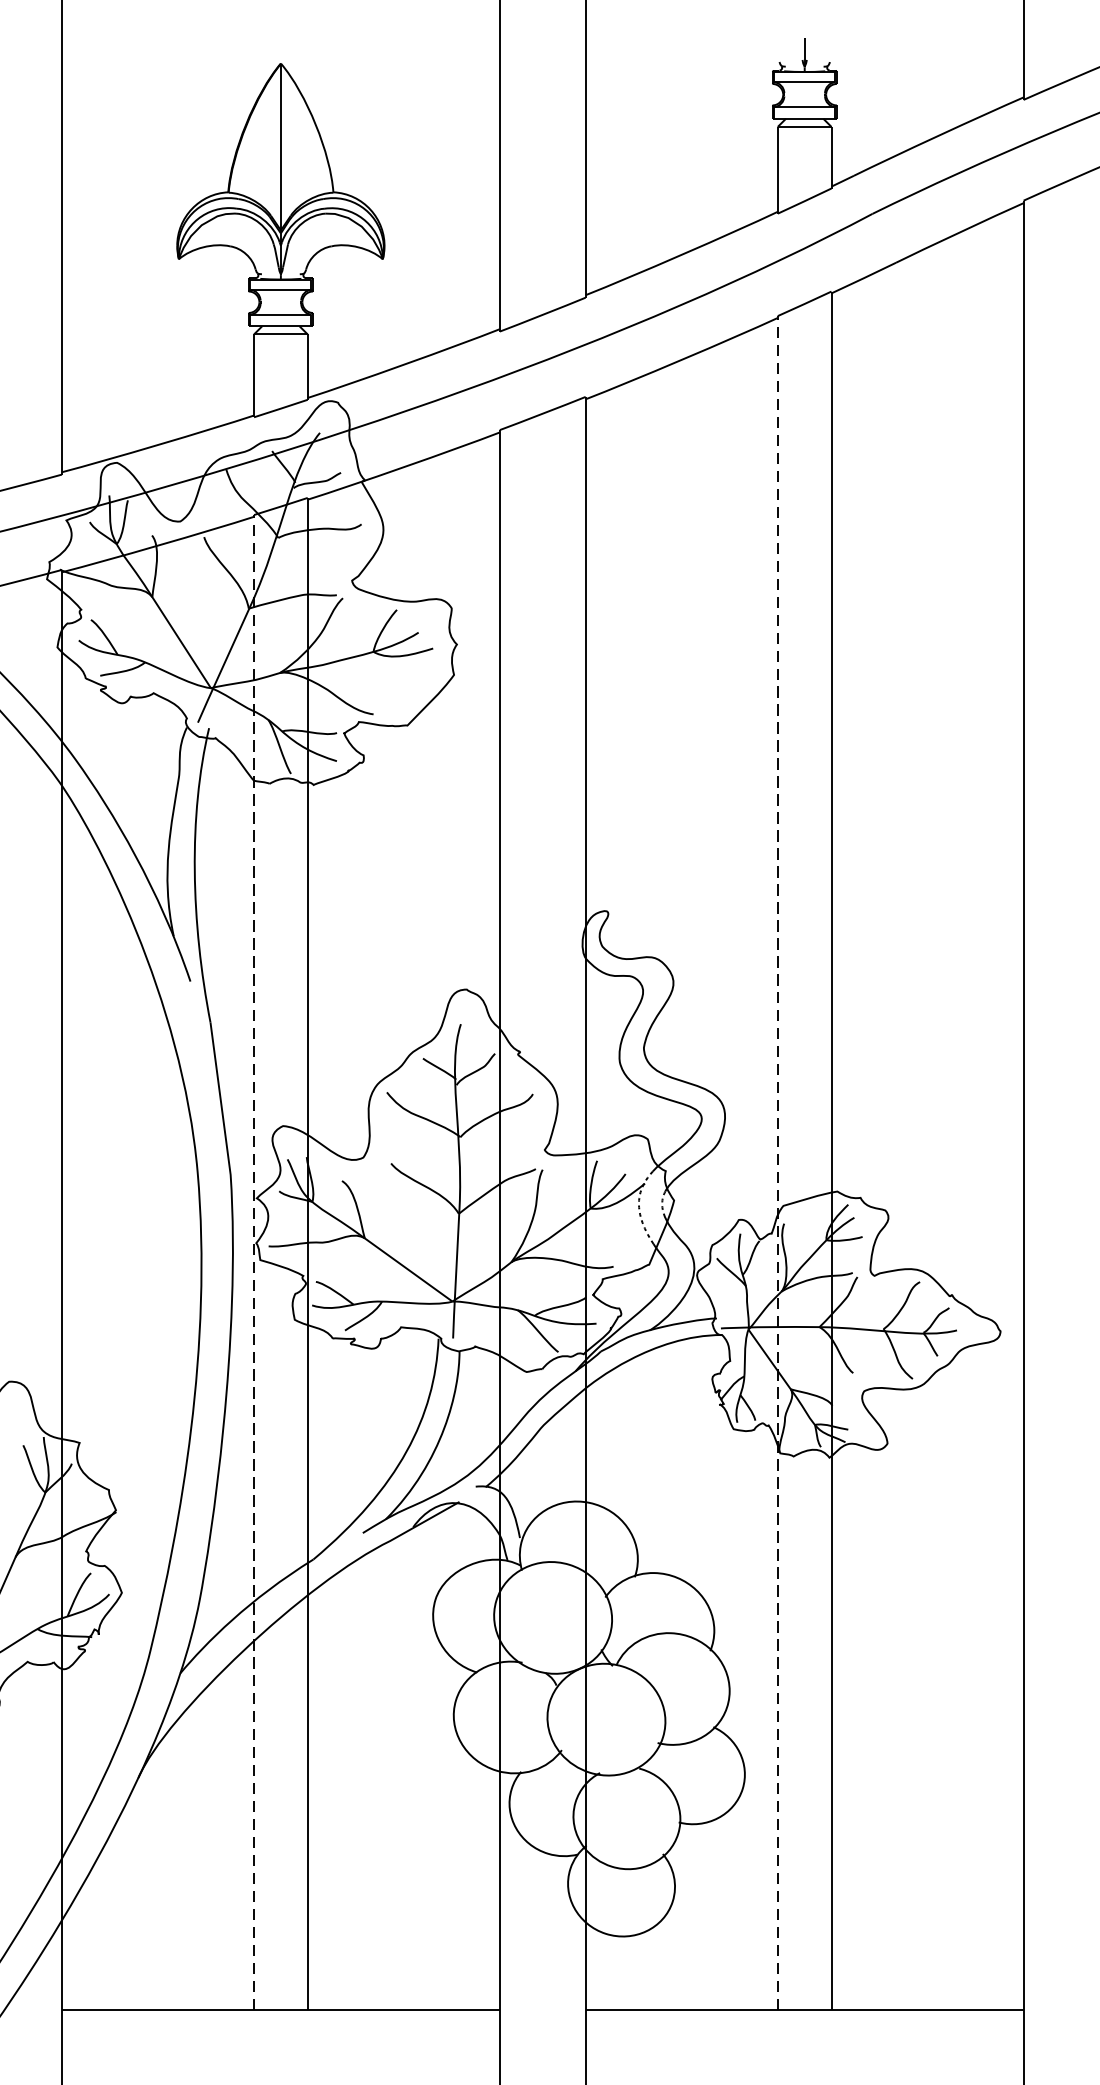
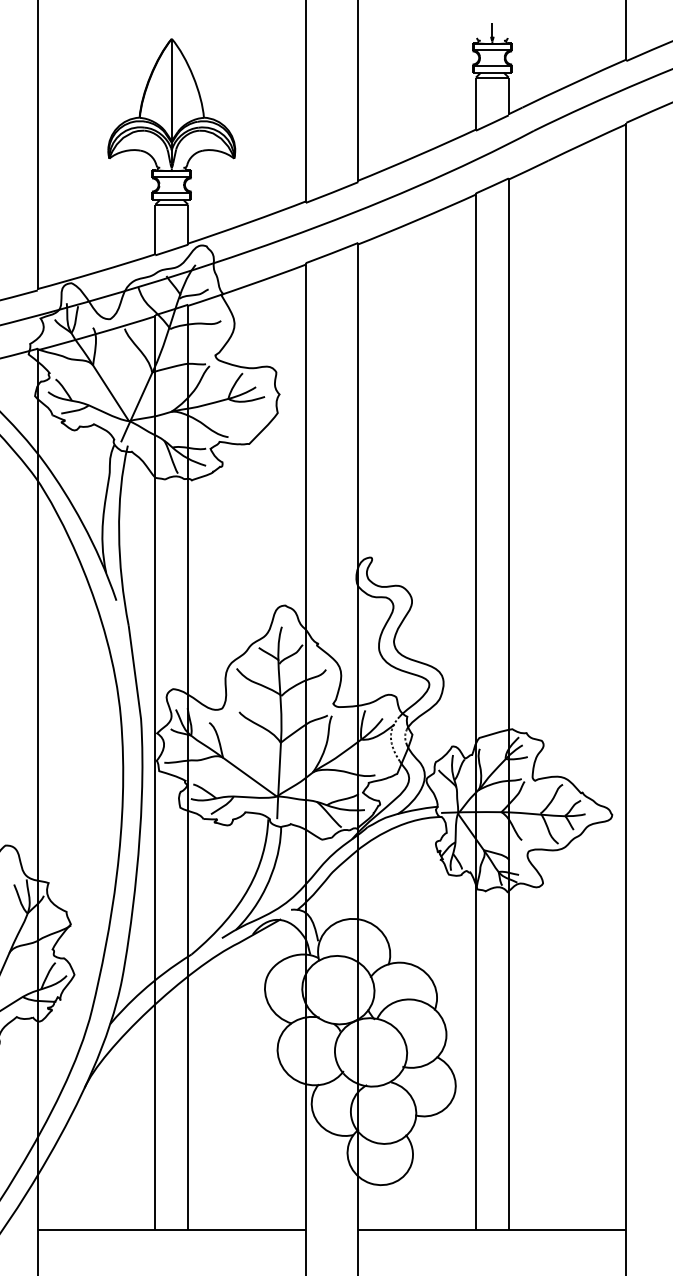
line: (777, 1162) -> (475, 711), dashed -> solid
line: (254, 1262) -> (155, 772), dashed -> solid

